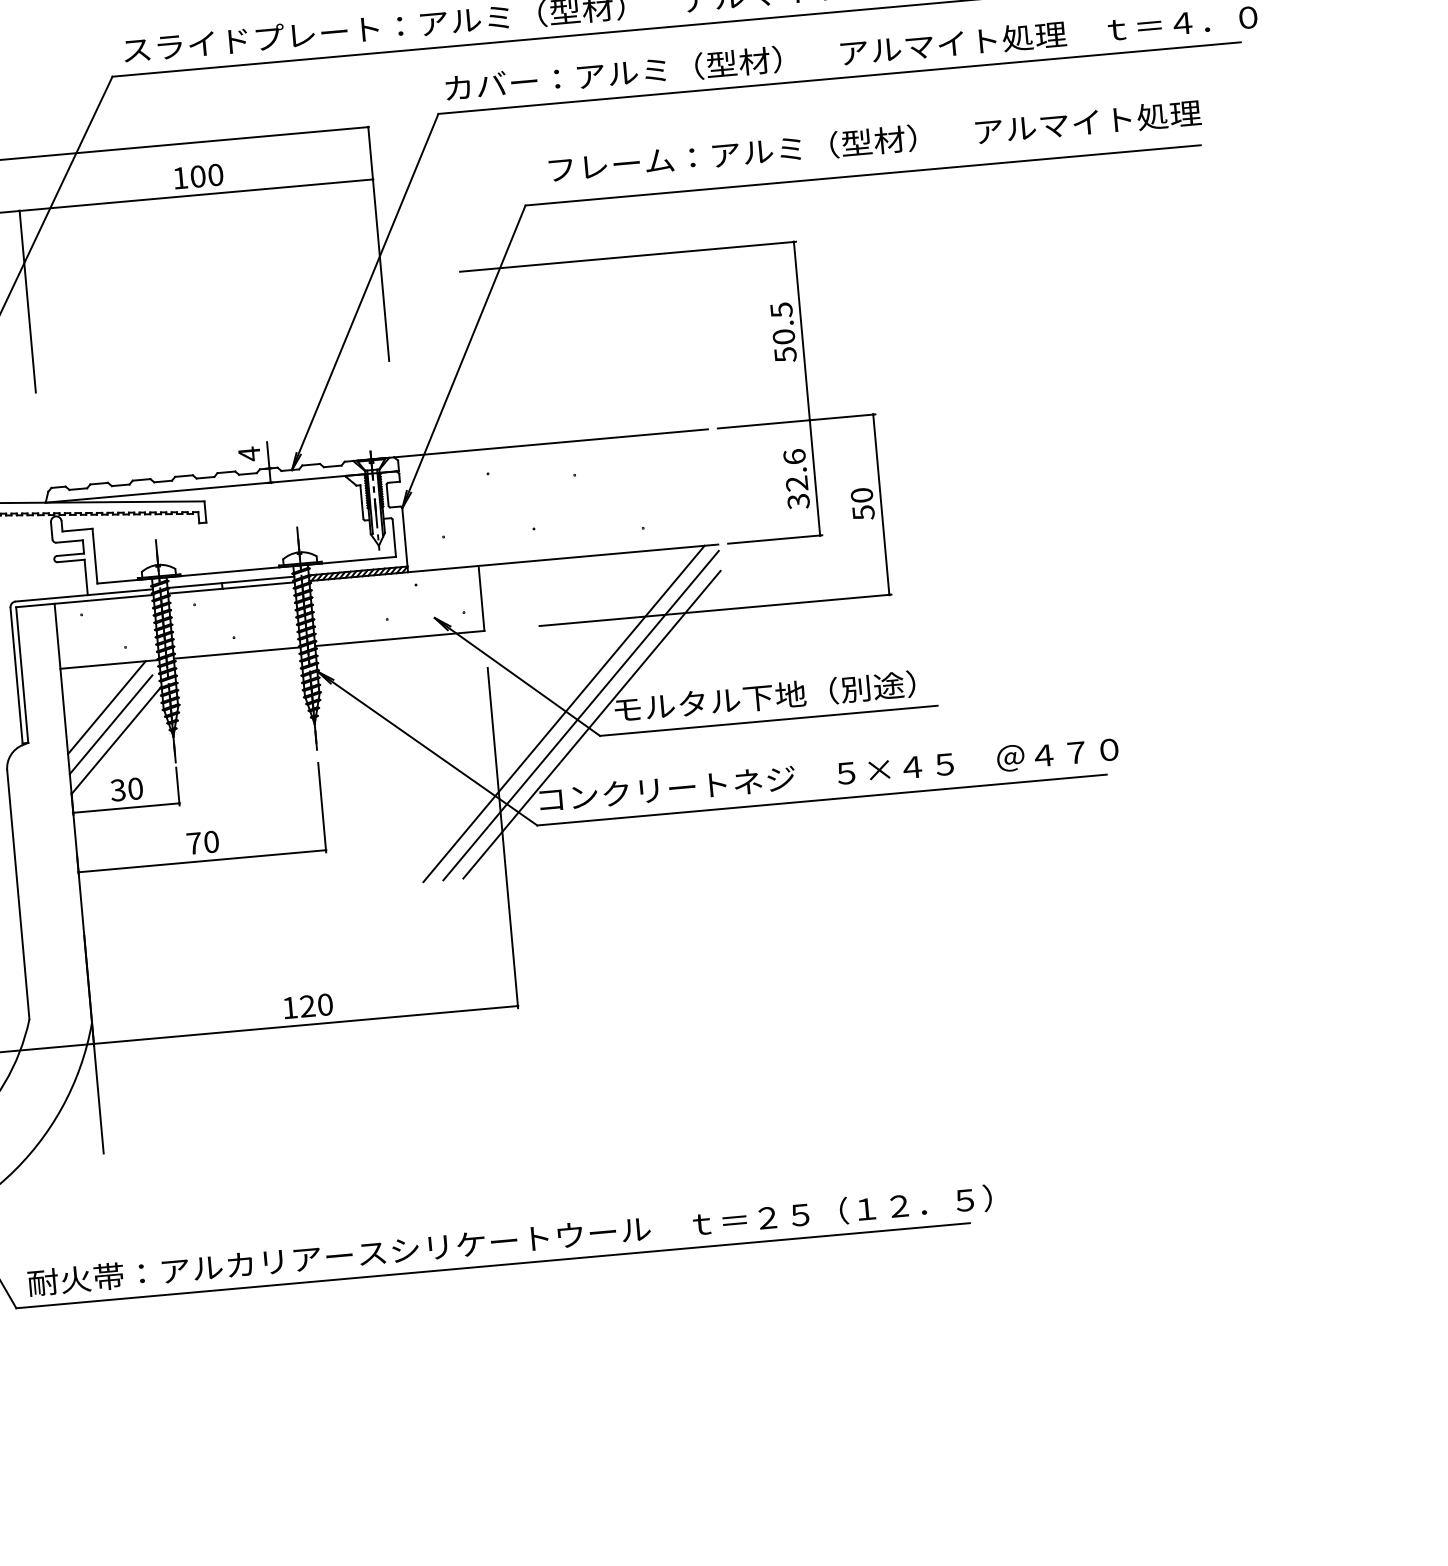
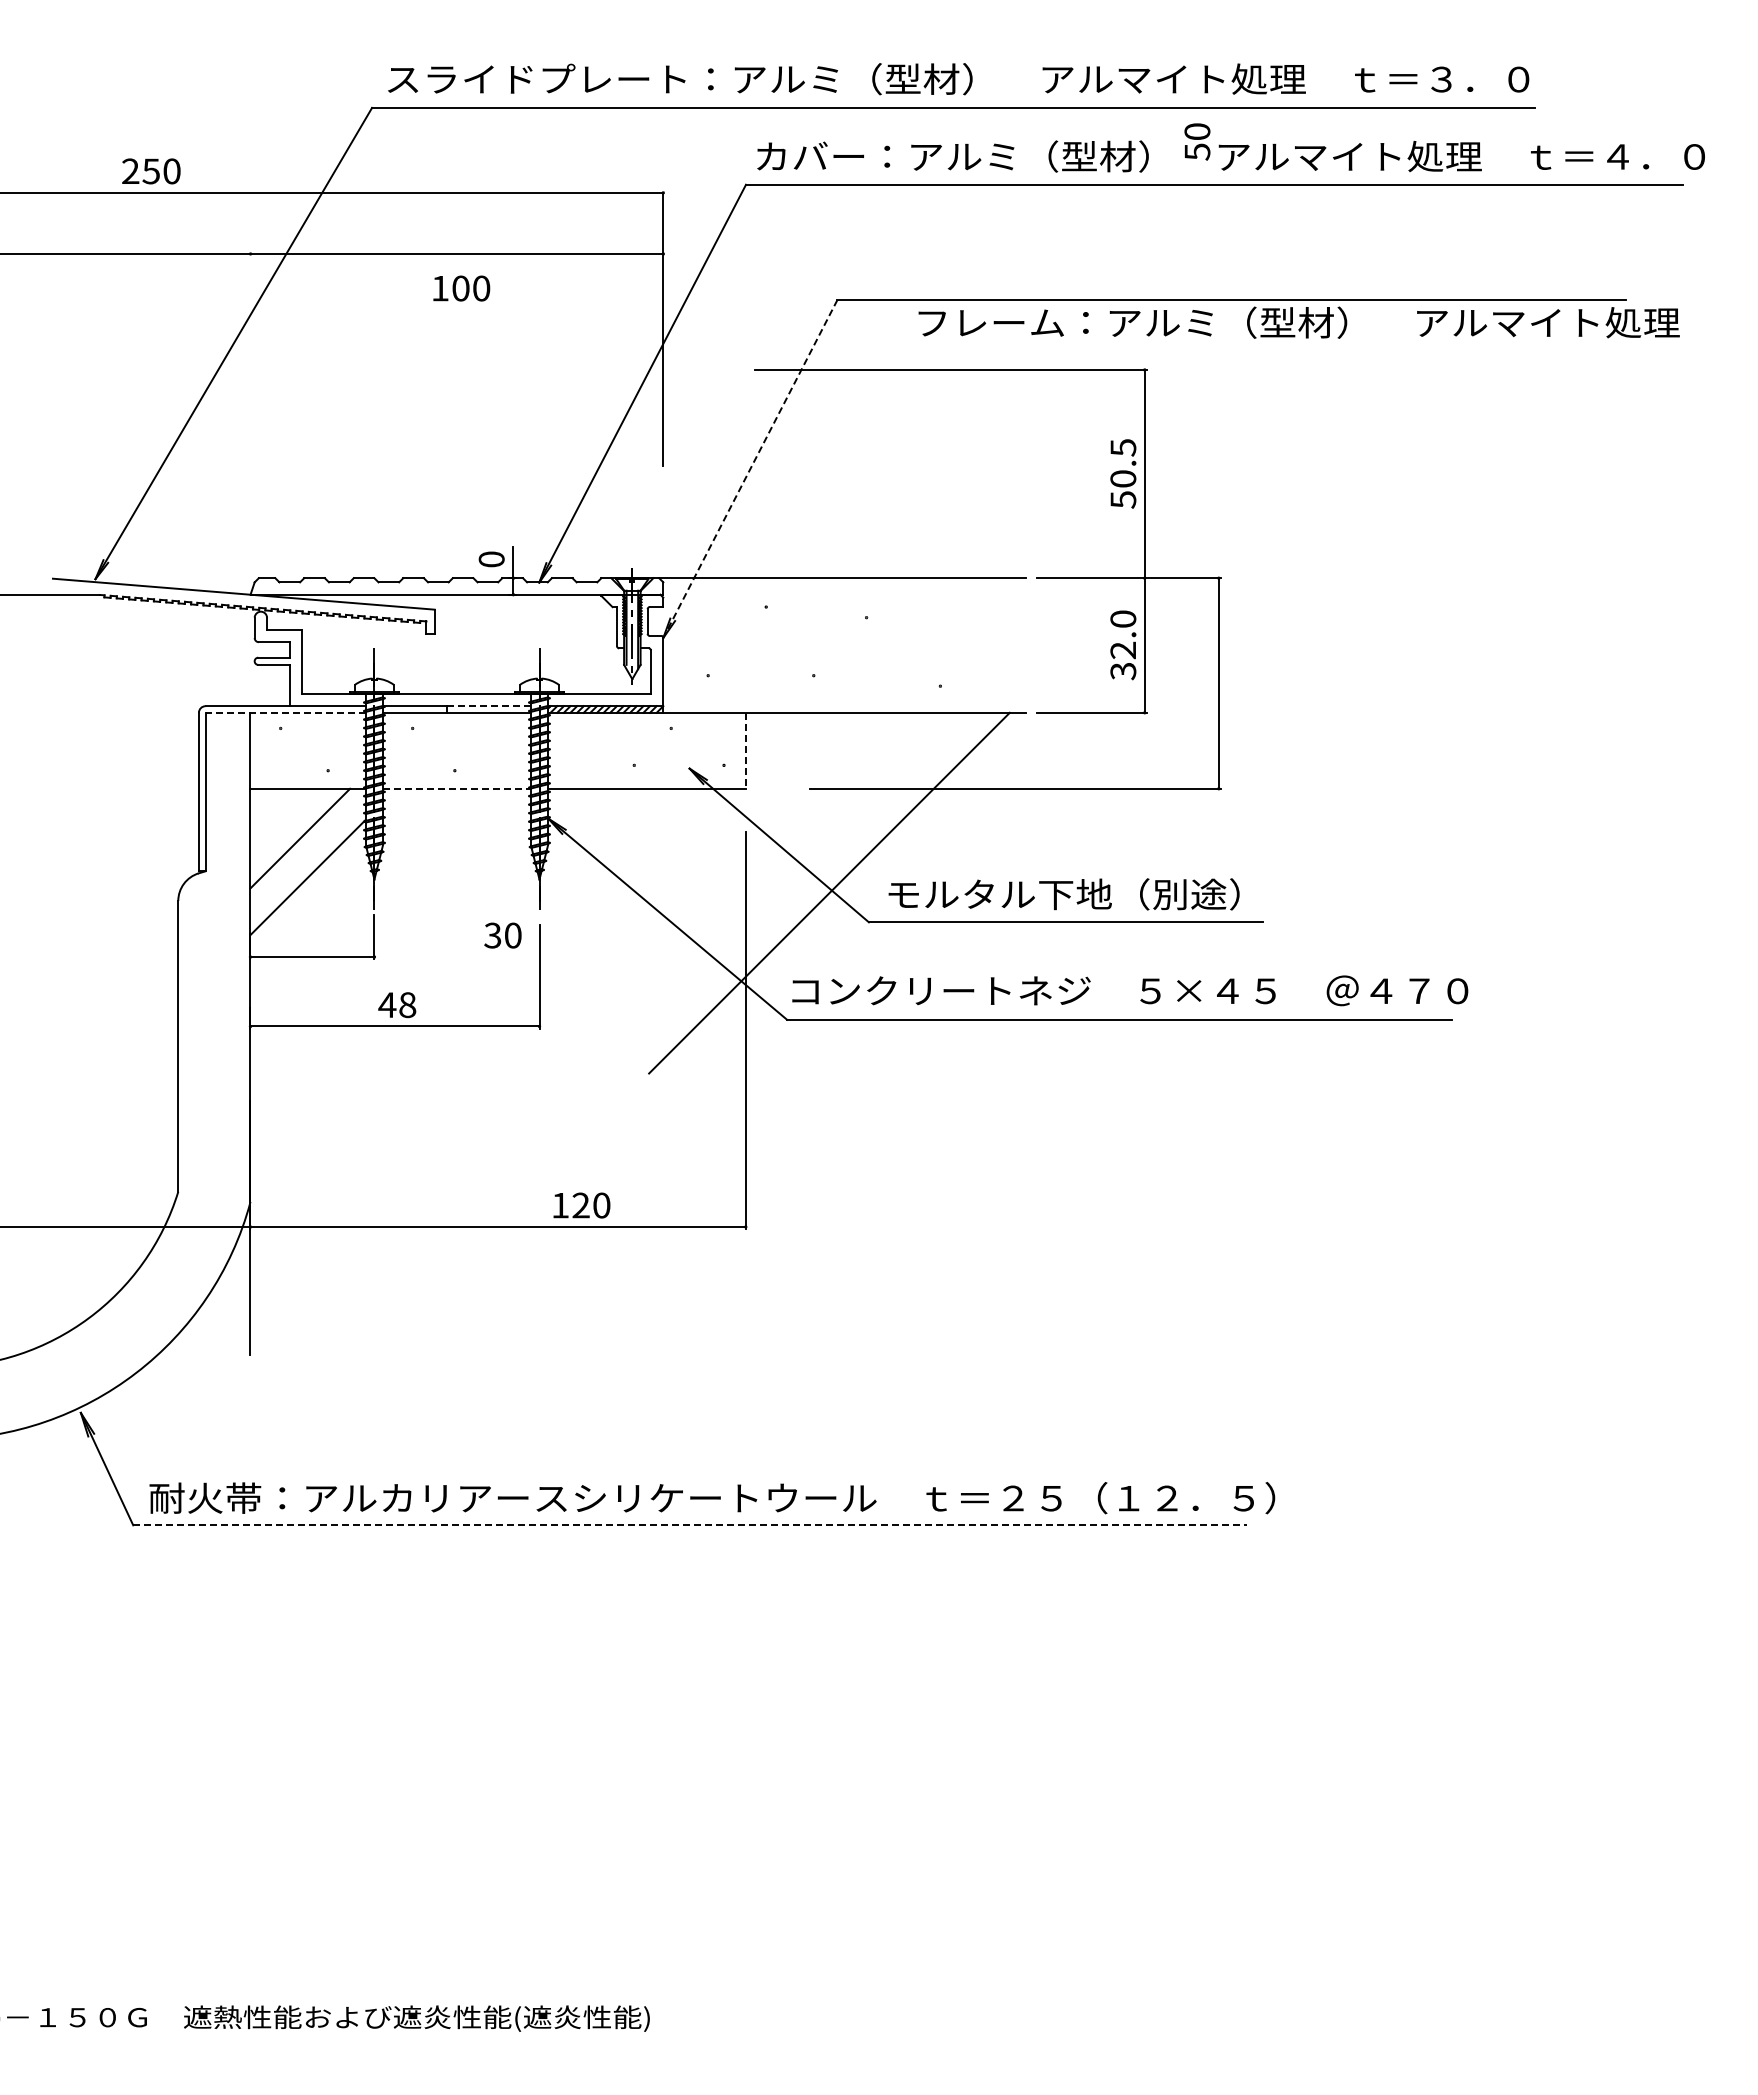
text: (874, 141) -> (1298, 322), moved
text: (198, 176) -> (461, 288), moved
line: (27, 301) -> (250, 359), removed
line: (464, 357) -> (750, 469), solid -> dashed
text: (249, 454) -> (491, 559), 4 -> 0
text: (794, 456) -> (1123, 618), 32.6 -> 32.0
text: (862, 503) -> (1197, 141), moved
line: (258, 580) -> (489, 706), solid -> dashed
line: (481, 598) -> (745, 750), solid -> dashed
line: (84, 600) -> (285, 712), solid -> dashed
line: (237, 652) -> (457, 788), solid -> dashed
line: (580, 715) -> (848, 896), removed
line: (111, 724) -> (303, 858), removed
line: (591, 724) -> (860, 908), removed
text: (126, 789) -> (502, 935), moved
text: (202, 842) -> (397, 1004), 70 -> 48
text: (308, 1006) -> (581, 1205), moved
line: (493, 1265) -> (690, 1525), solid -> dashed

